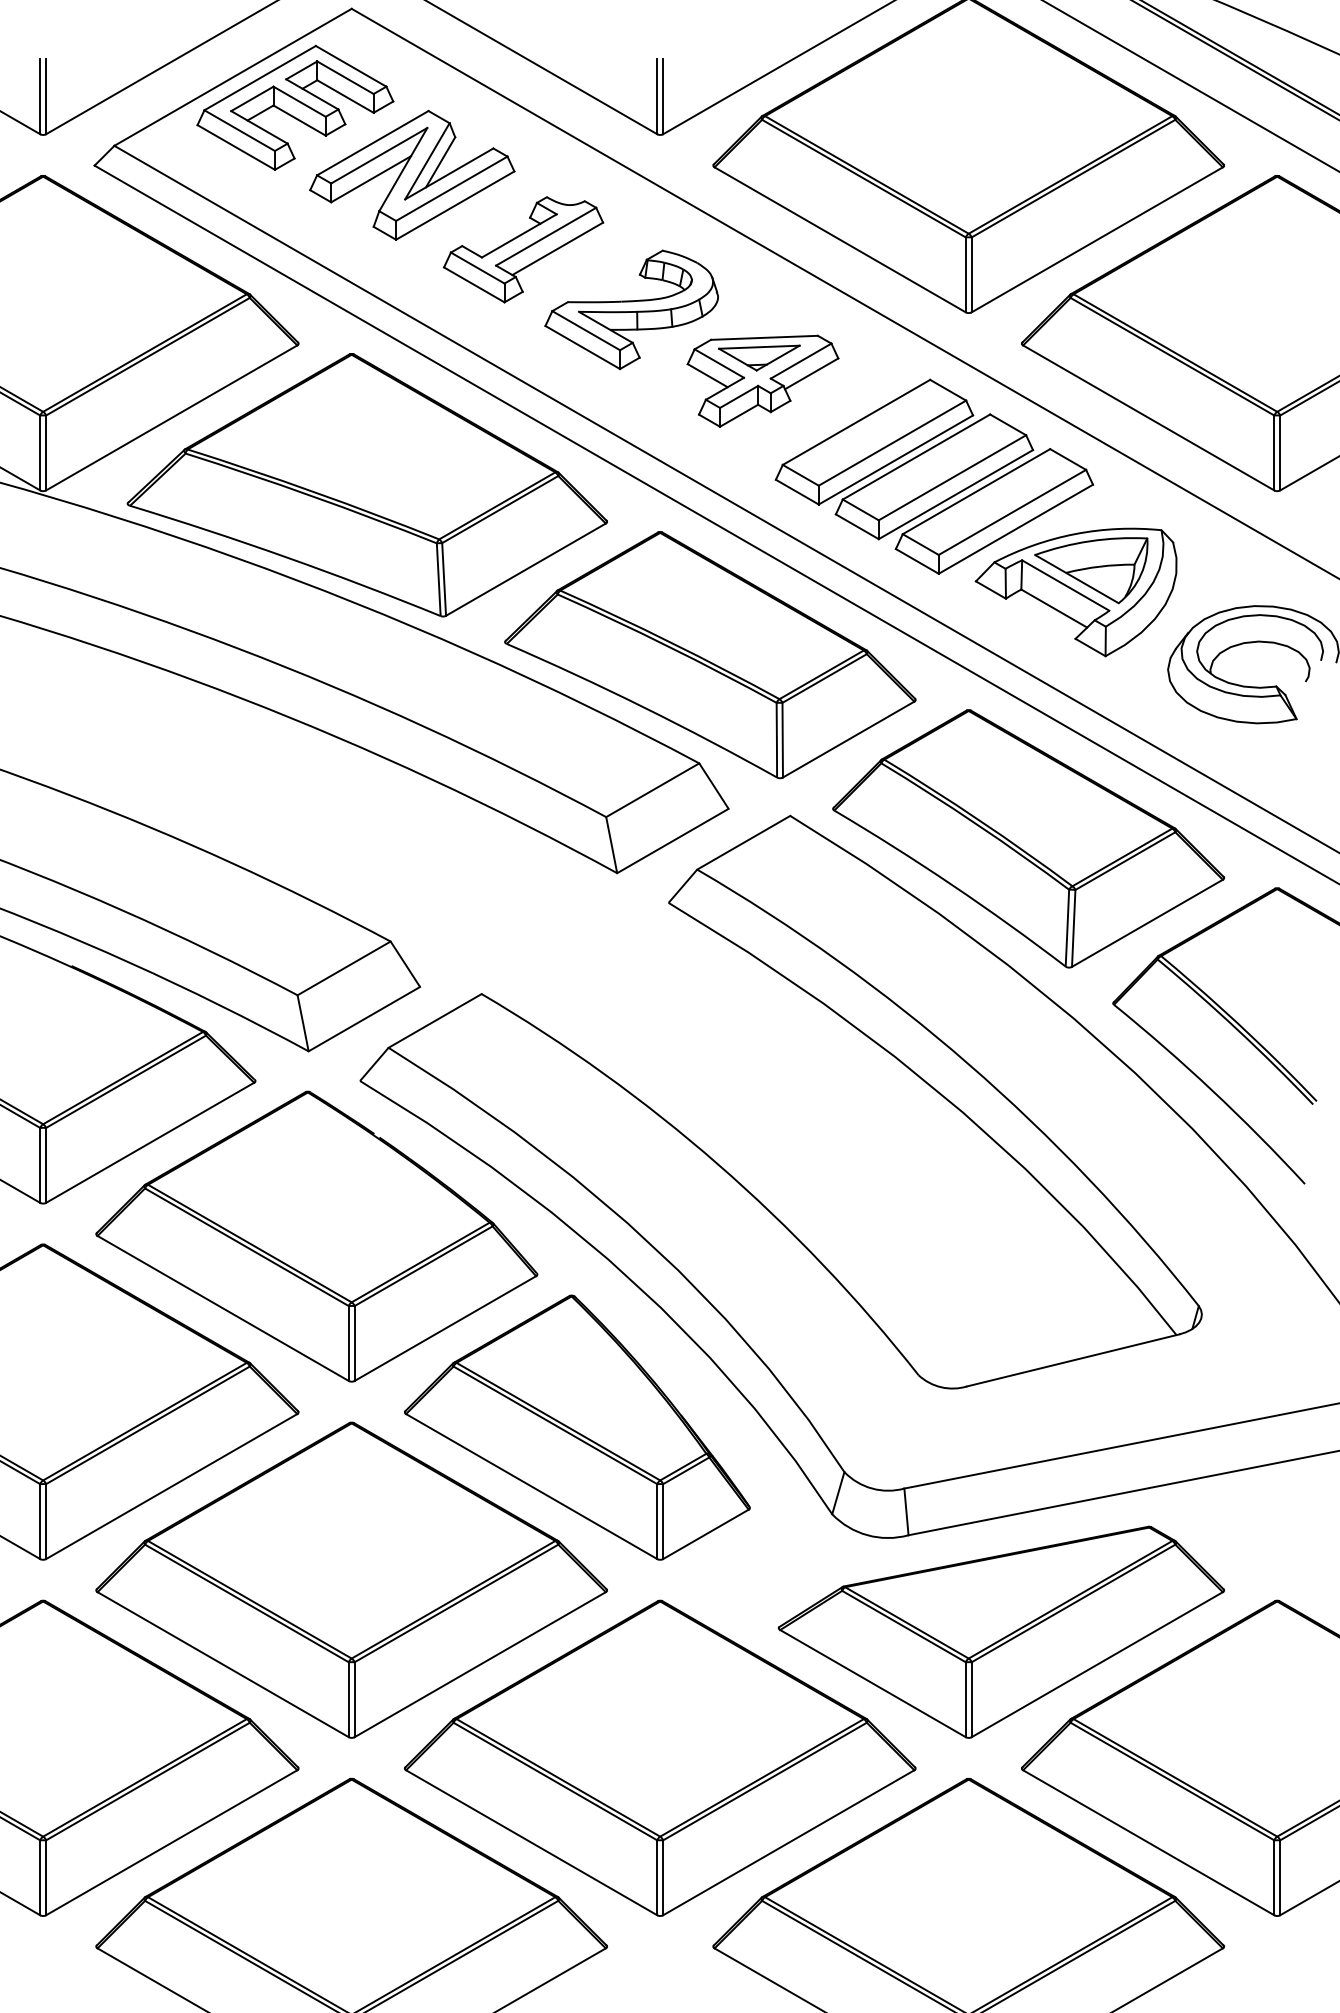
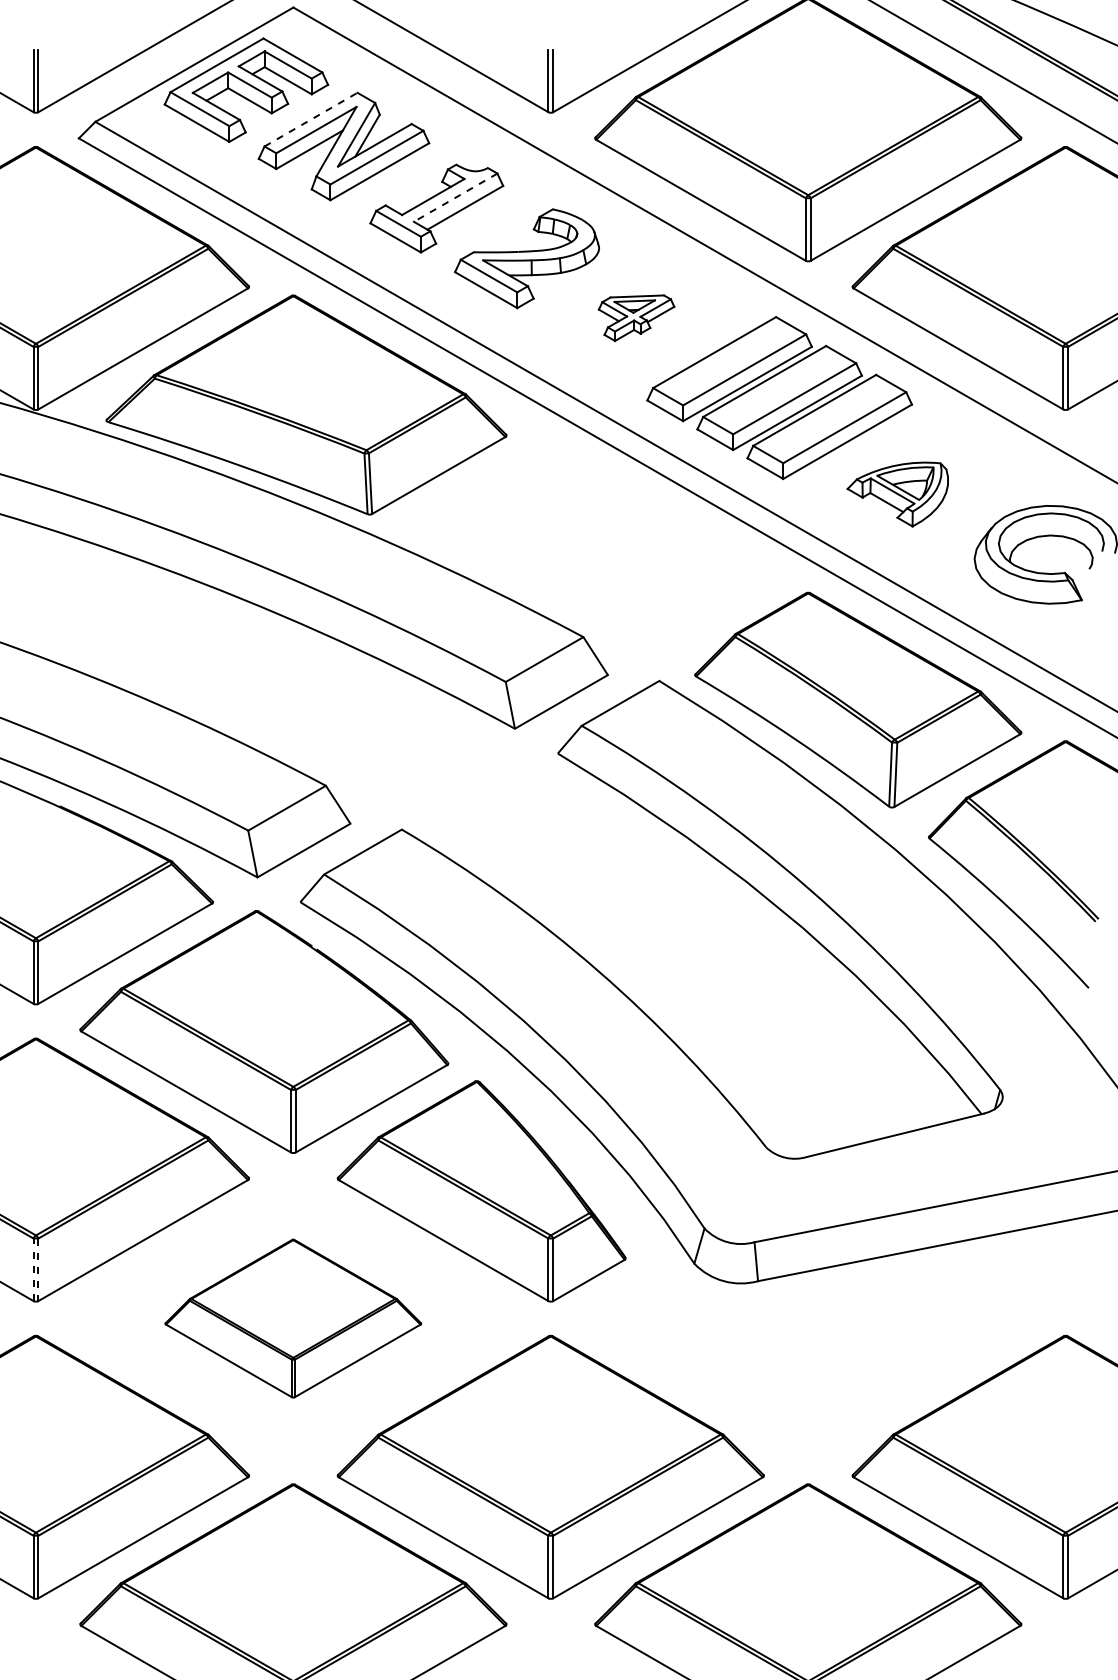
line: (373, 142) -> (311, 119), solid -> dashed
line: (546, 236) -> (455, 197), solid -> dashed
part: (762, 380) -> (636, 317), size x0.6
part: (1075, 592) -> (897, 494), size x0.6
part: (710, 655) -> (592, 547), removed
line: (40, 1521) -> (33, 1269), solid -> dashed
line: (46, 1522) -> (38, 1270), solid -> dashed
part: (351, 1579) -> (293, 1318), size x0.6
part: (1000, 1631) -> (834, 1361), removed

